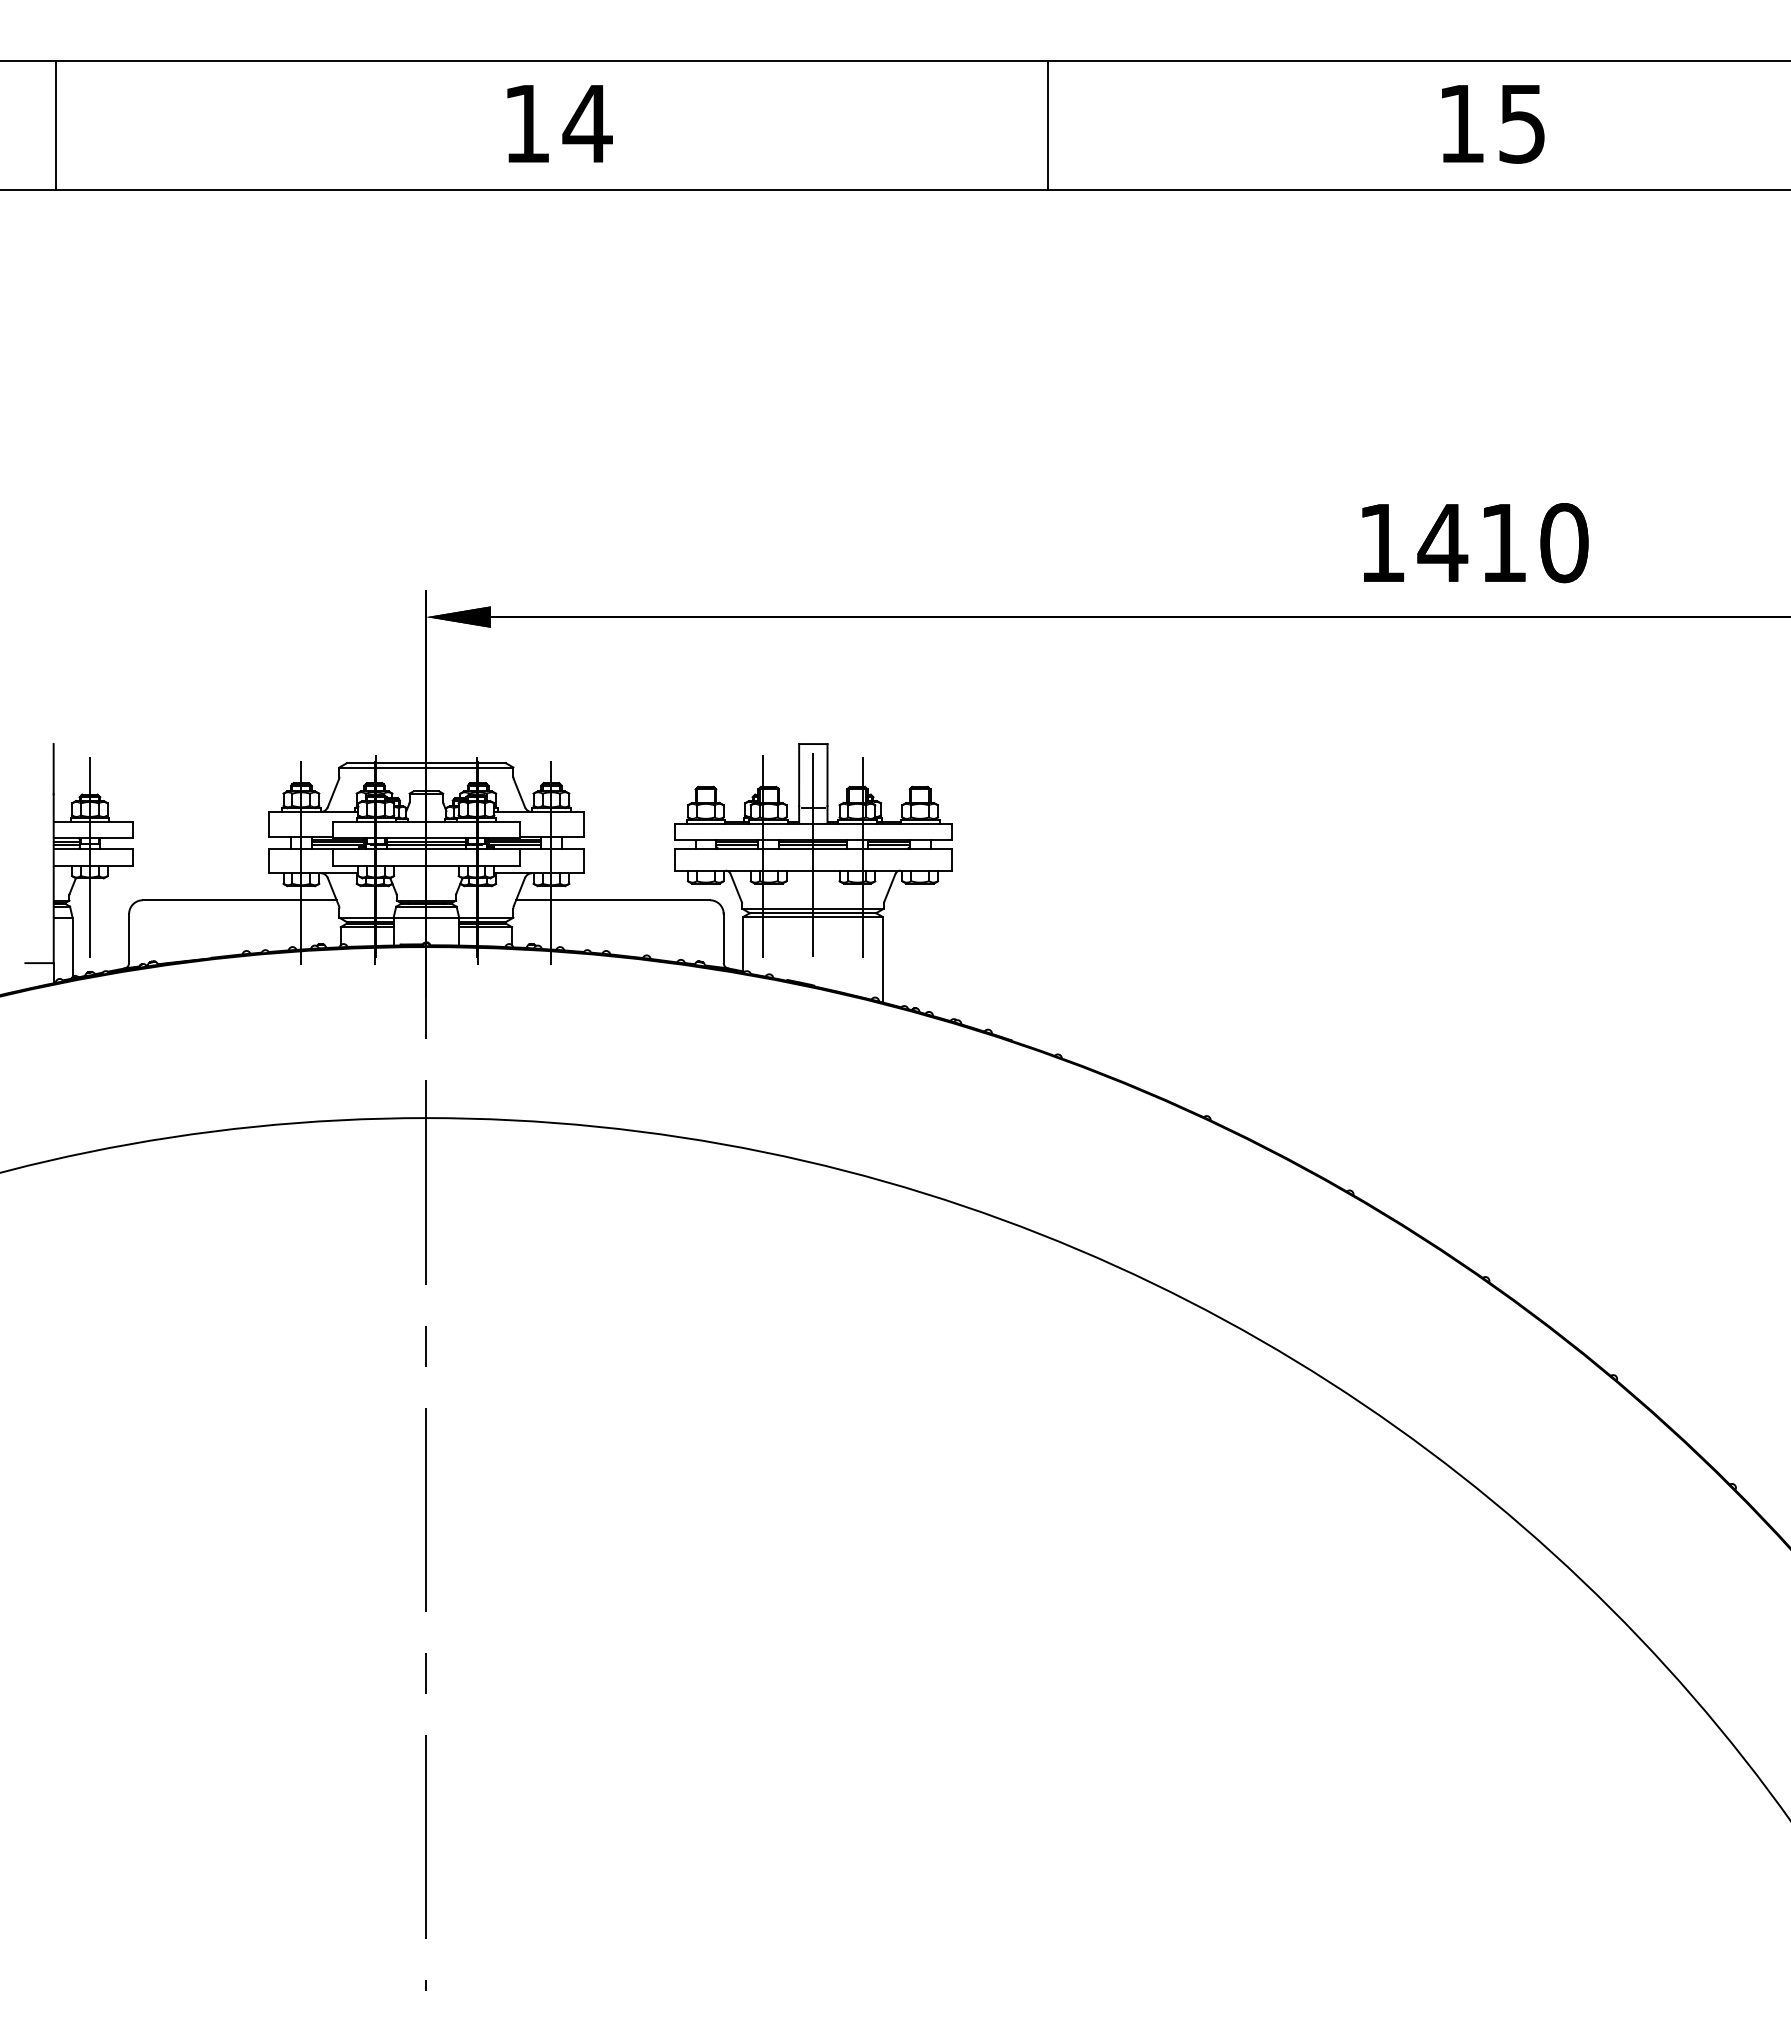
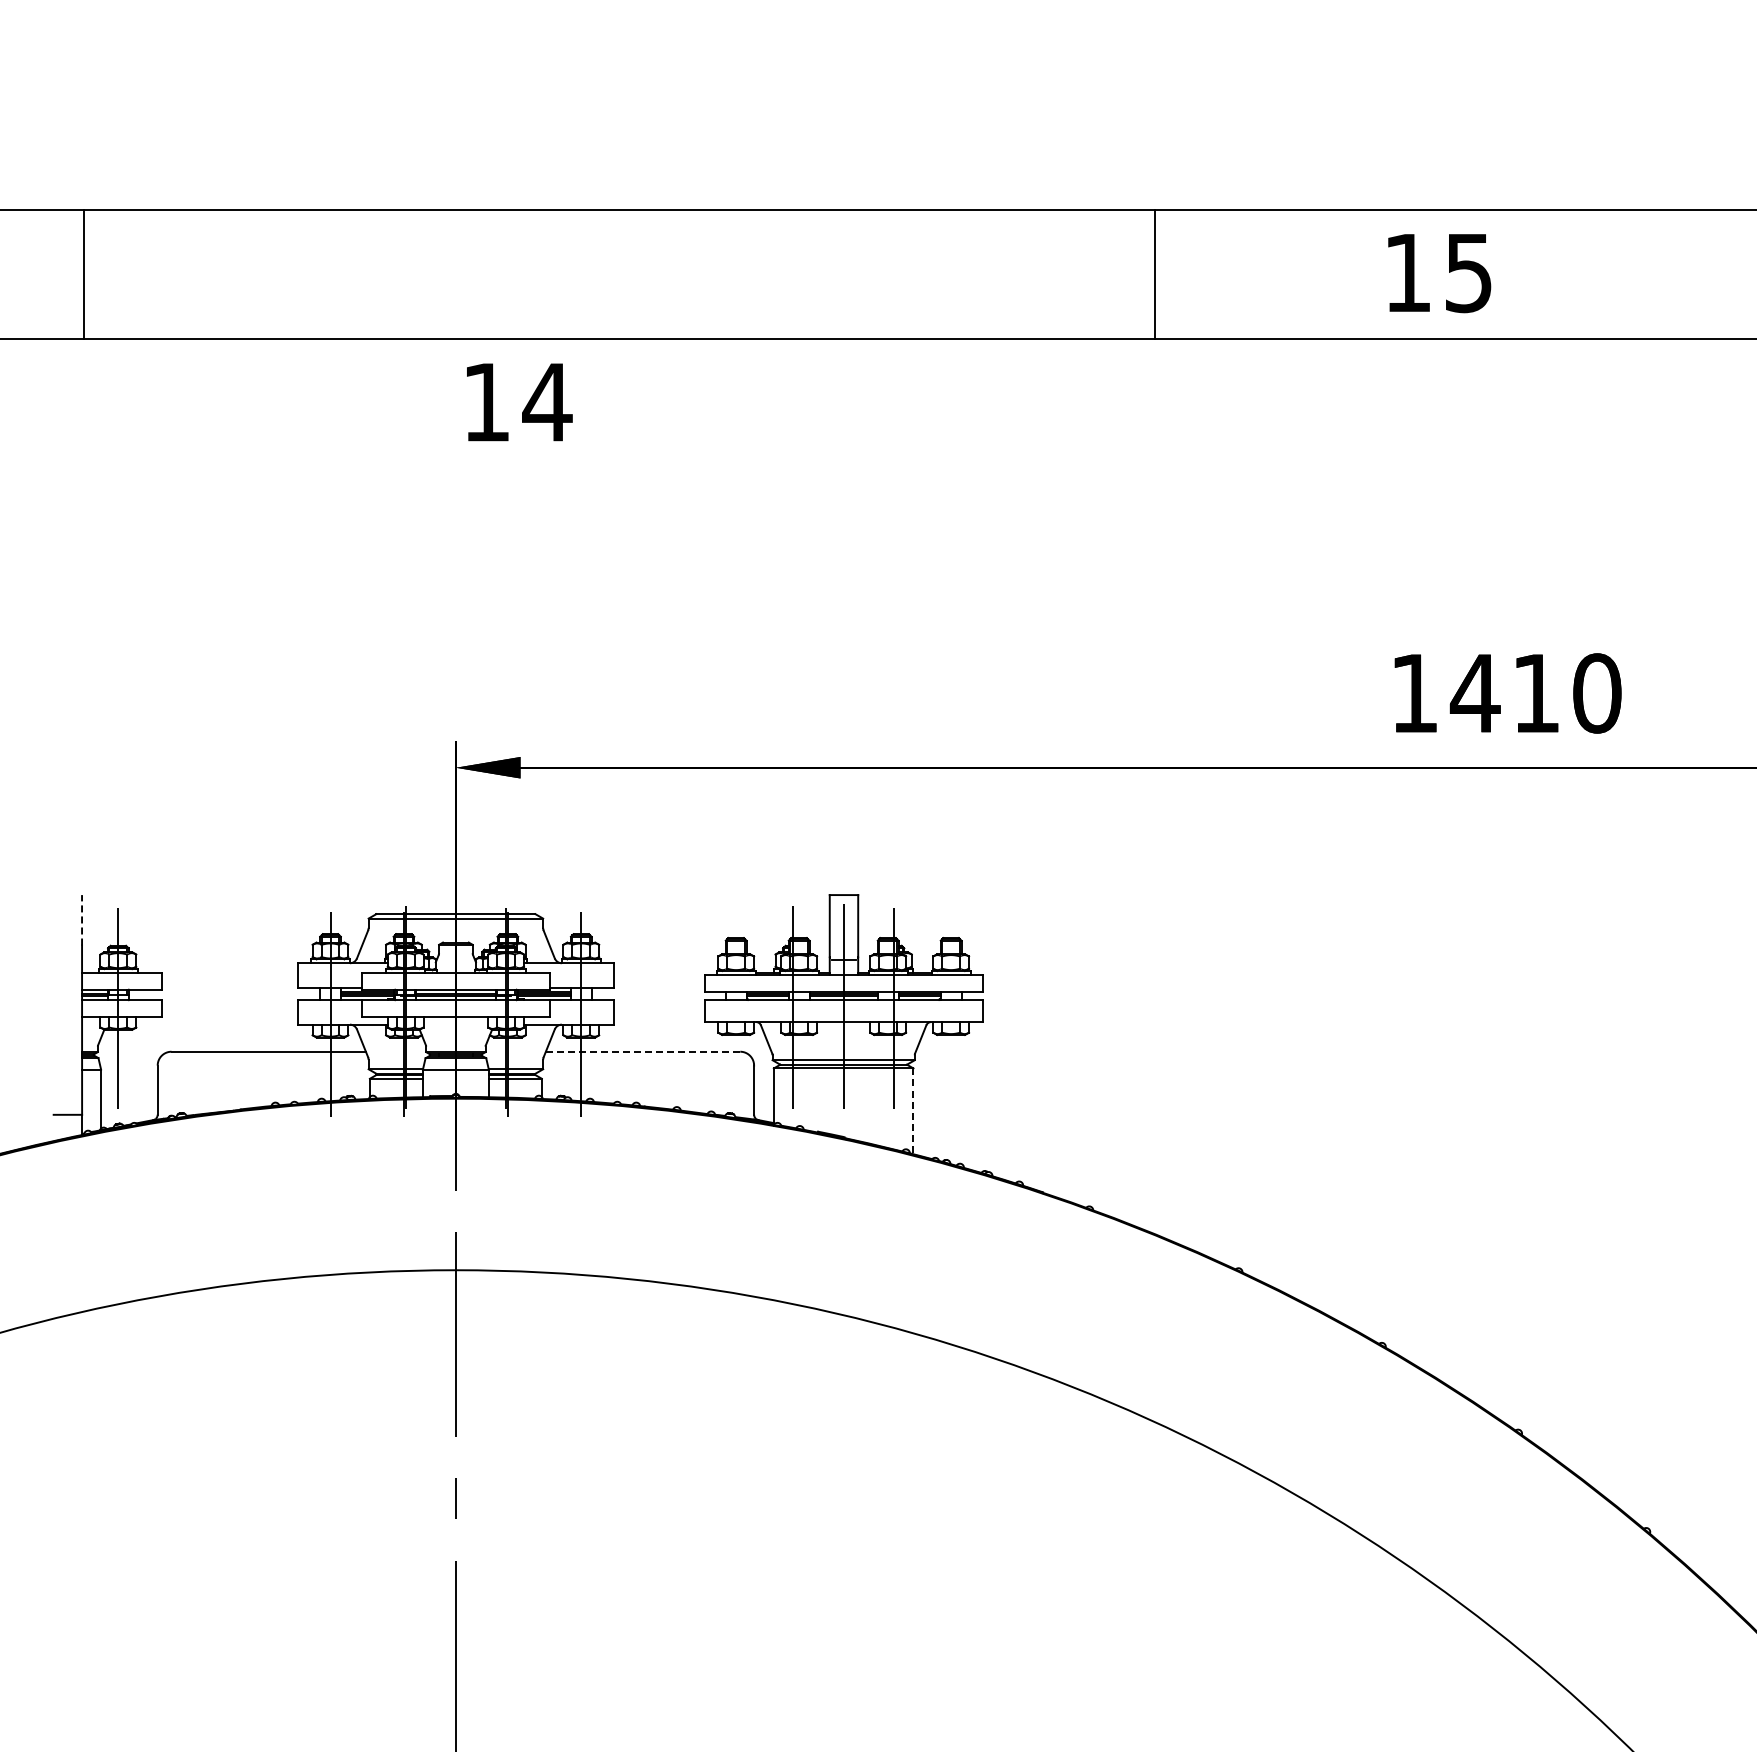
text: (559, 123) -> (519, 402), moved
line: (1048, 124) -> (1155, 273), moved
text: (1493, 124) -> (1439, 273), moved
line: (53, 768) -> (81, 919), solid -> dashed
line: (613, 900) -> (643, 1051), solid -> dashed
line: (882, 959) -> (913, 1111), solid -> dashed

